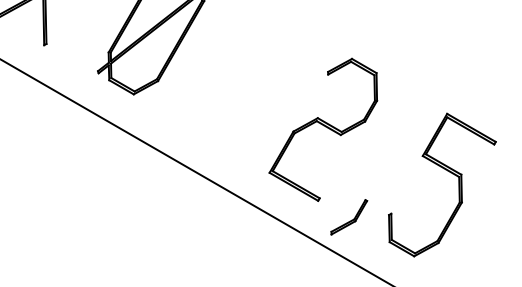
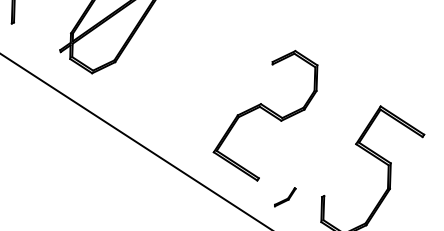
part: (349, 217) -> (285, 197), size x0.6

